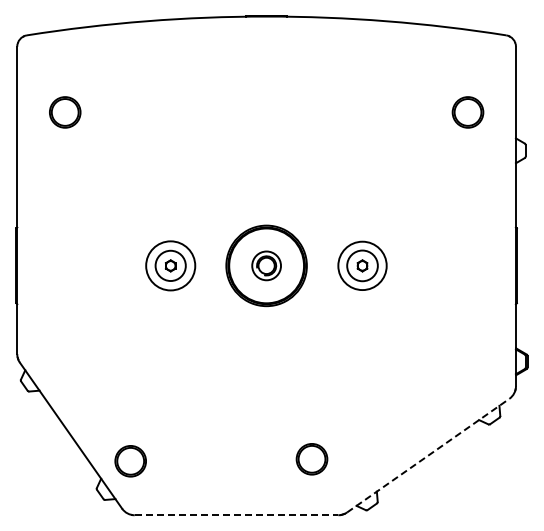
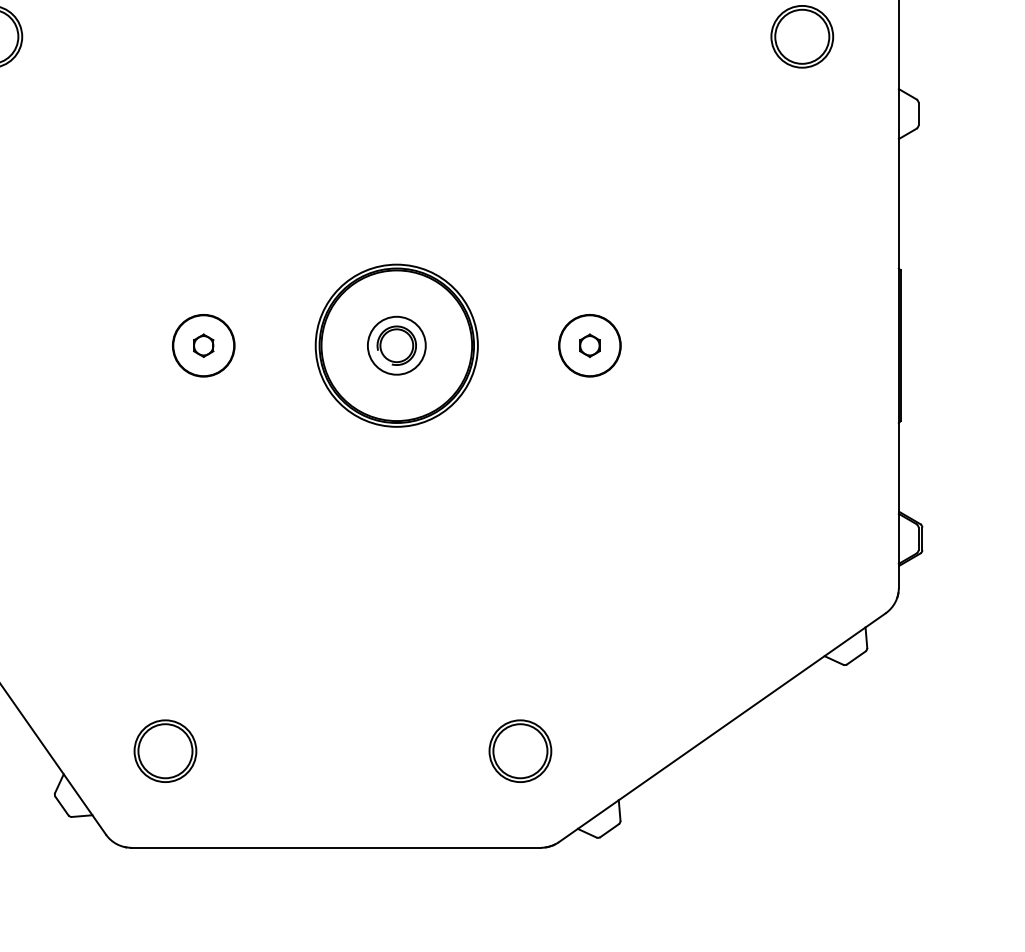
circle: (170, 265) -> (203, 344), size x0.62
circle: (362, 265) -> (589, 344), size x0.62
line: (428, 455) -> (722, 727), dashed -> solid
part: (311, 459) -> (519, 751), moved
part: (130, 461) -> (165, 751), moved
line: (236, 515) -> (336, 848), dashed -> solid

